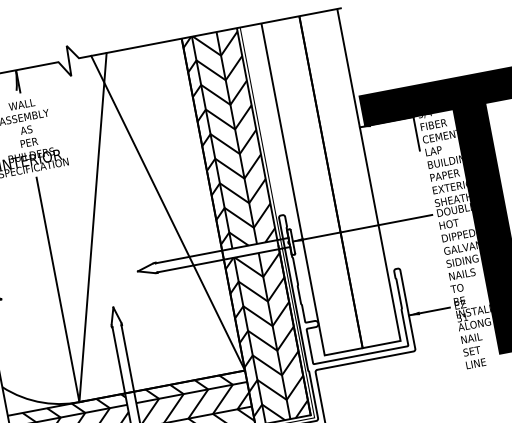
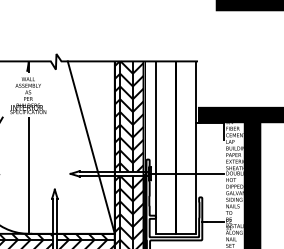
line: (91, 227) -> (51, 147), removed

